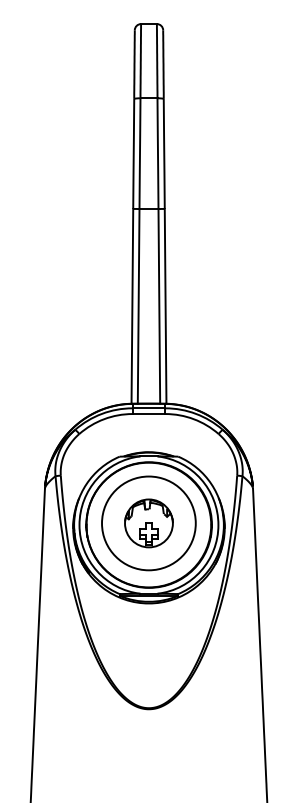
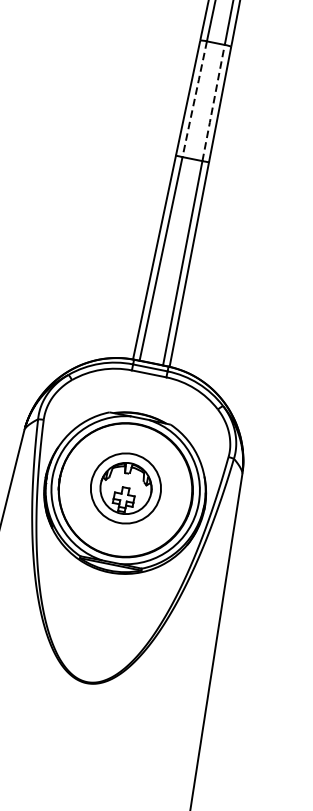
line: (157, 153) -> (213, 102), solid -> dashed
line: (139, 154) -> (194, 99), solid -> dashed
circle: (148, 523) -> (125, 488), size x0.7

